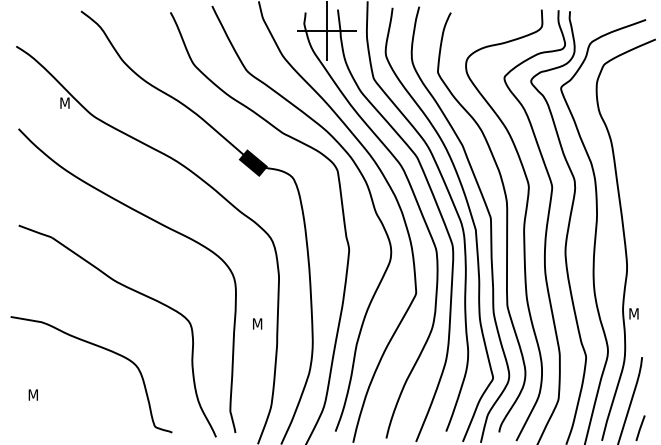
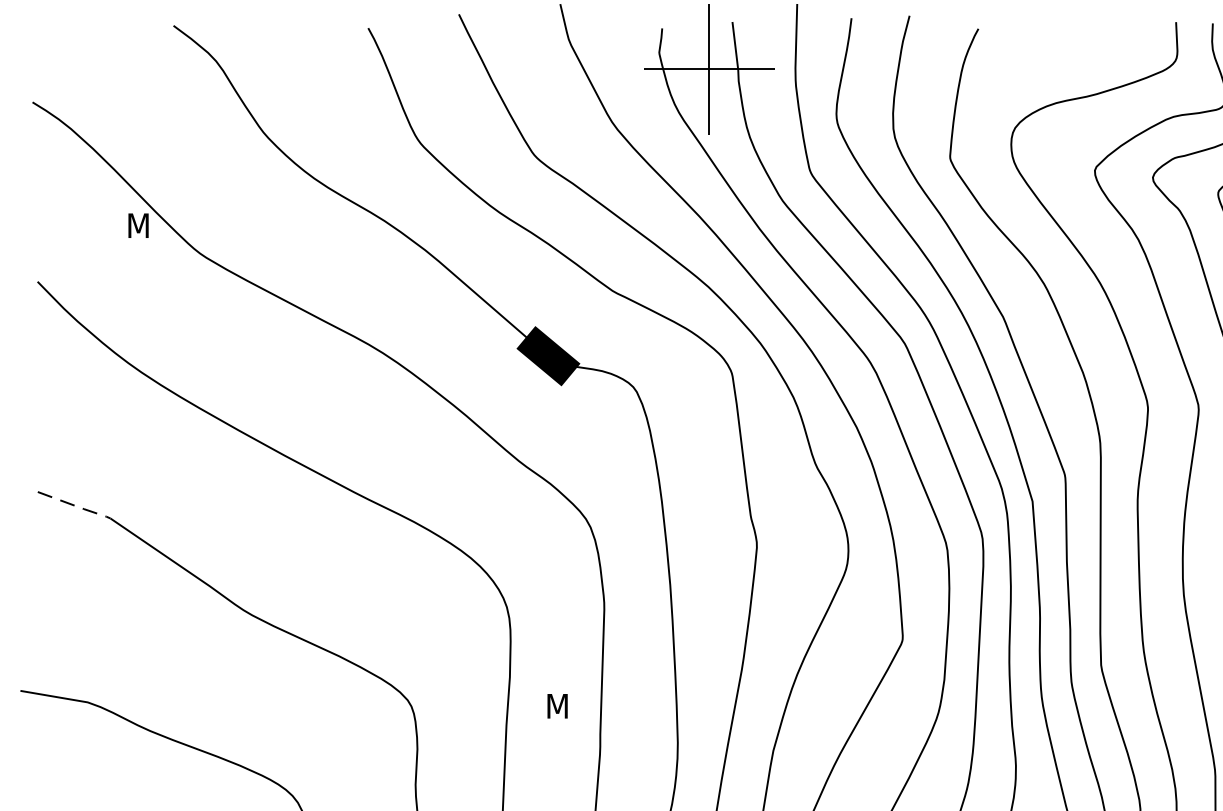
line: (37, 232) -> (78, 507), solid -> dashed

